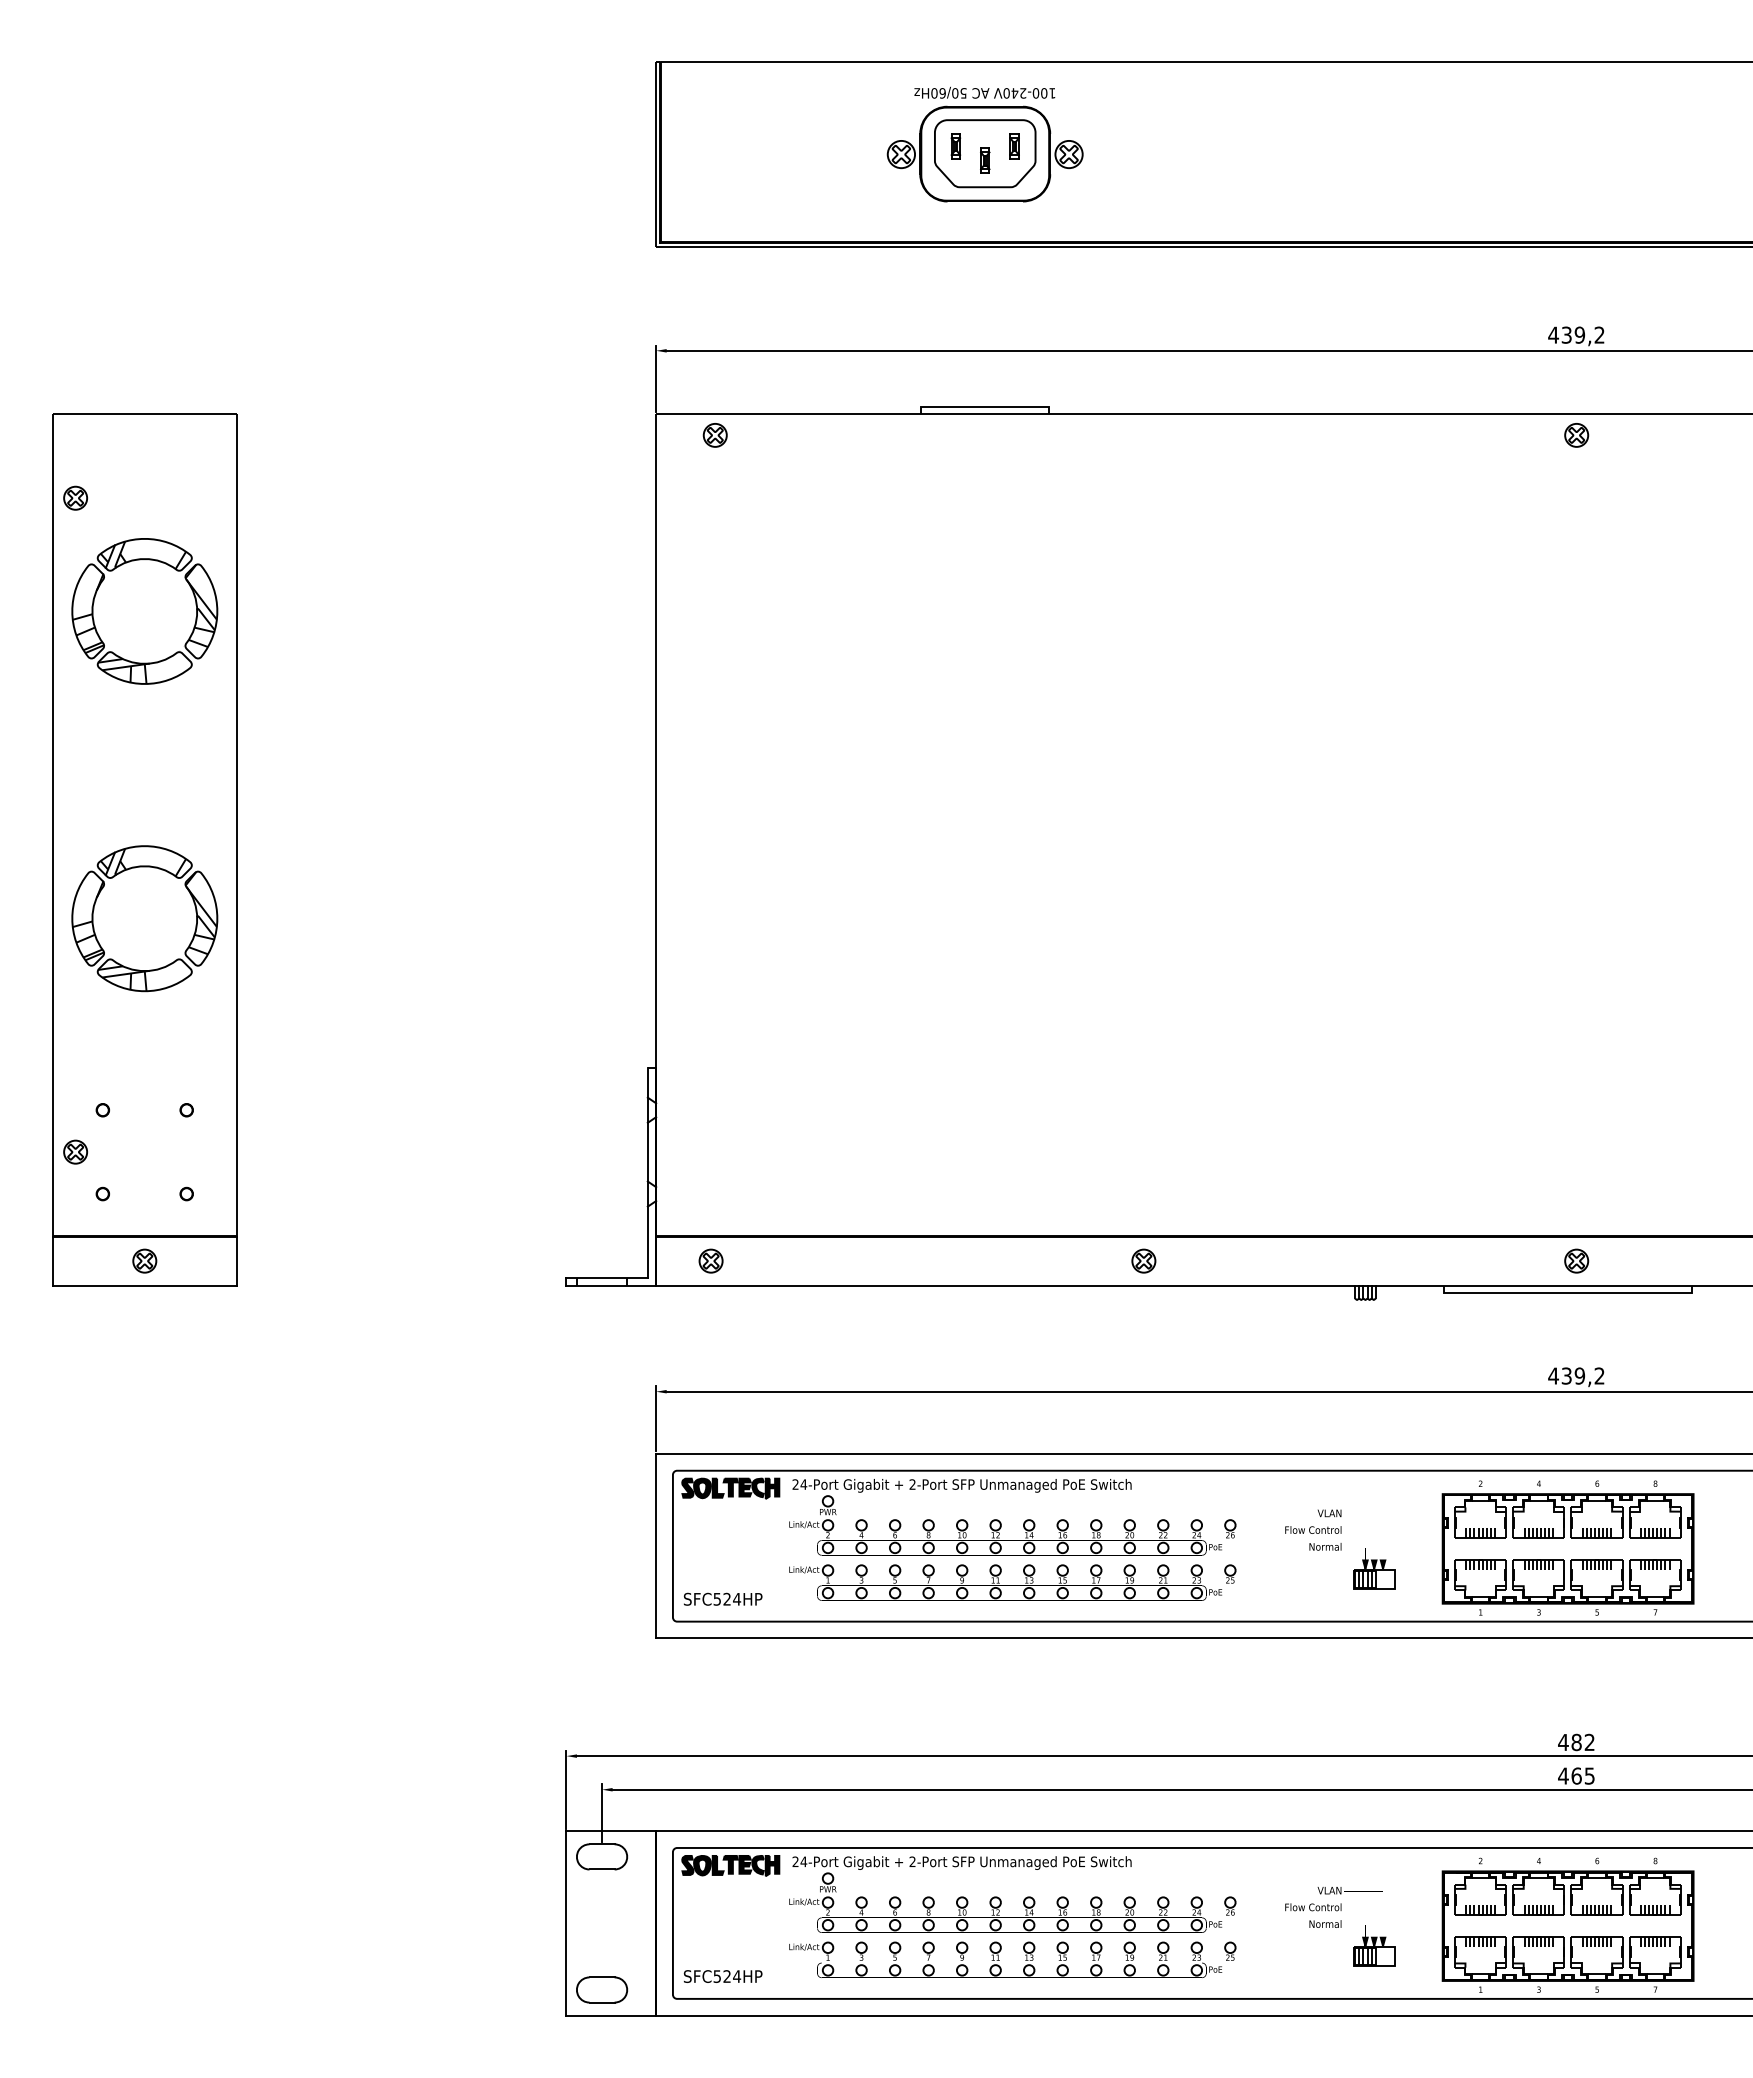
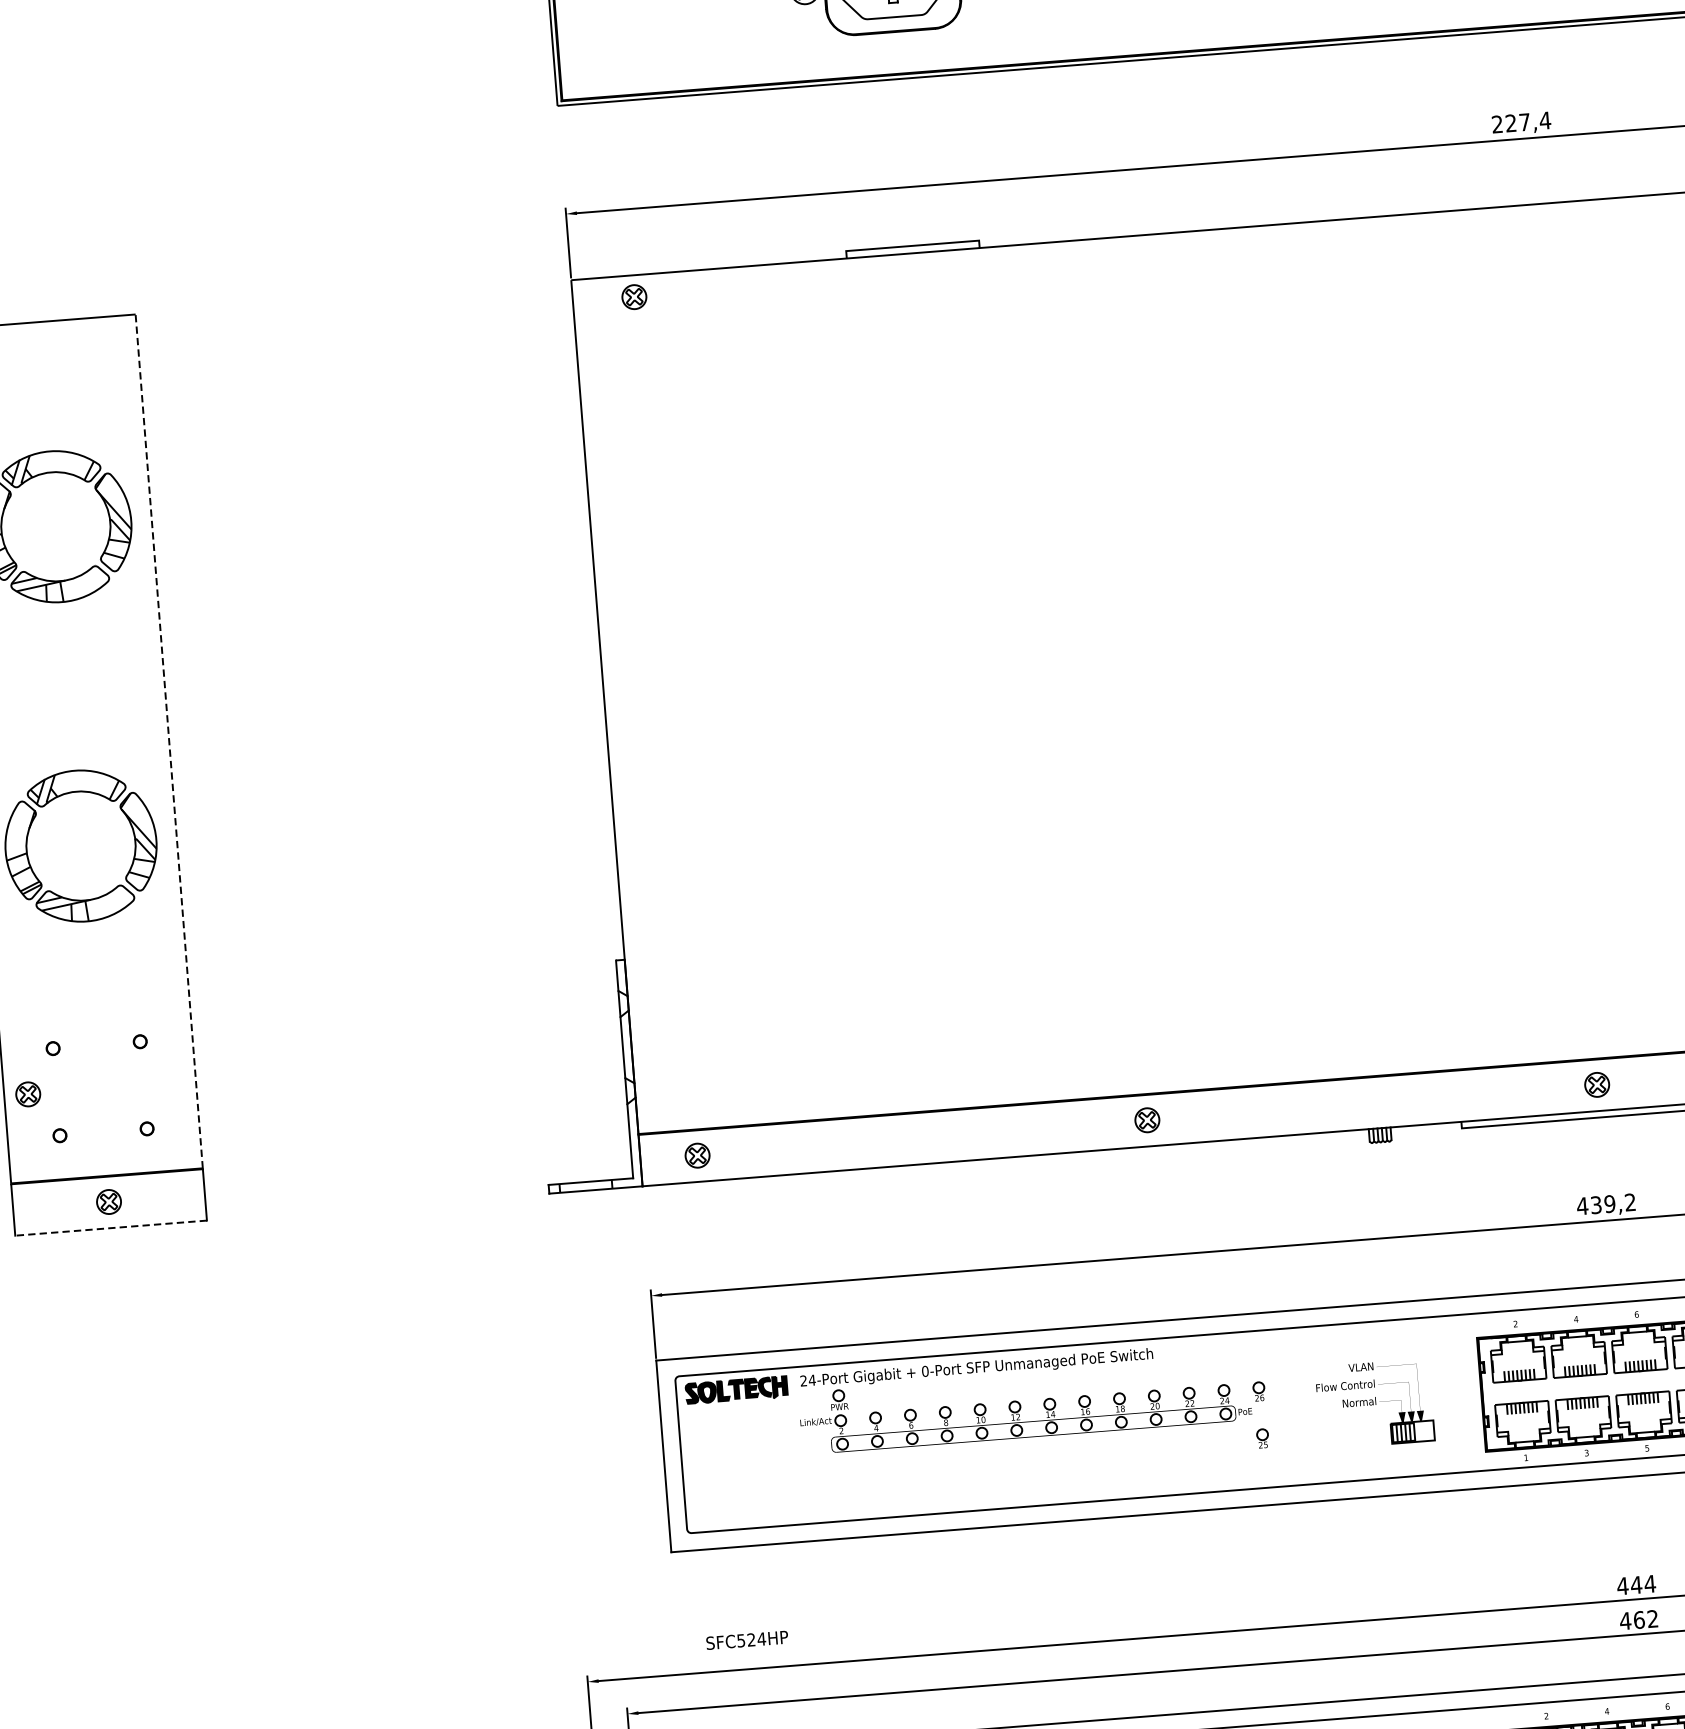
text: (1576, 334) -> (1521, 121), 439,2 -> 227,4
part: (1576, 435) -> (1529, 226), removed
line: (237, 825) -> (169, 741), solid -> dashed
line: (144, 1286) -> (110, 1228), solid -> dashed
text: (912, 1484) -> (925, 1371), 2-Port -> 0-Port
part: (1005, 1582) -> (1029, 1465), removed
text: (722, 1598) -> (746, 1639), moved
text: (1583, 1742) -> (1643, 1584), 482 -> 444
text: (1589, 1775) -> (1652, 1618), 465 -> 462

